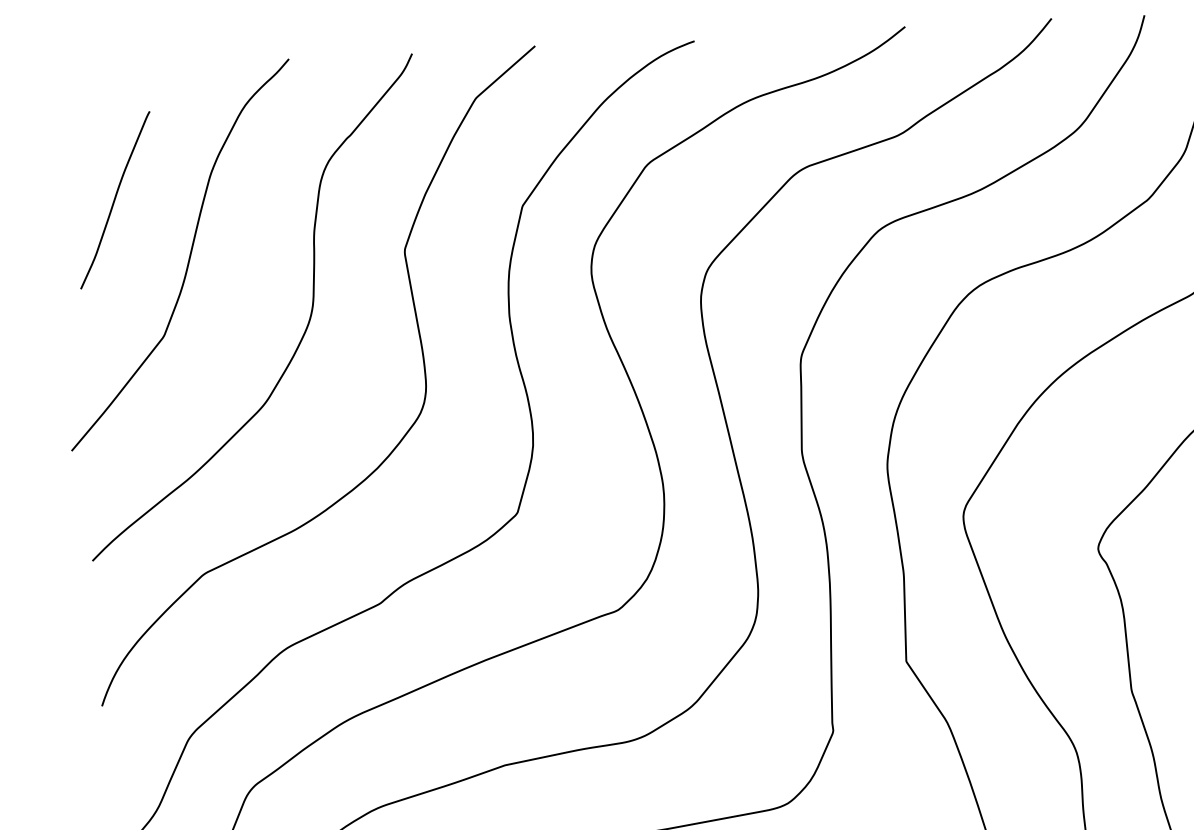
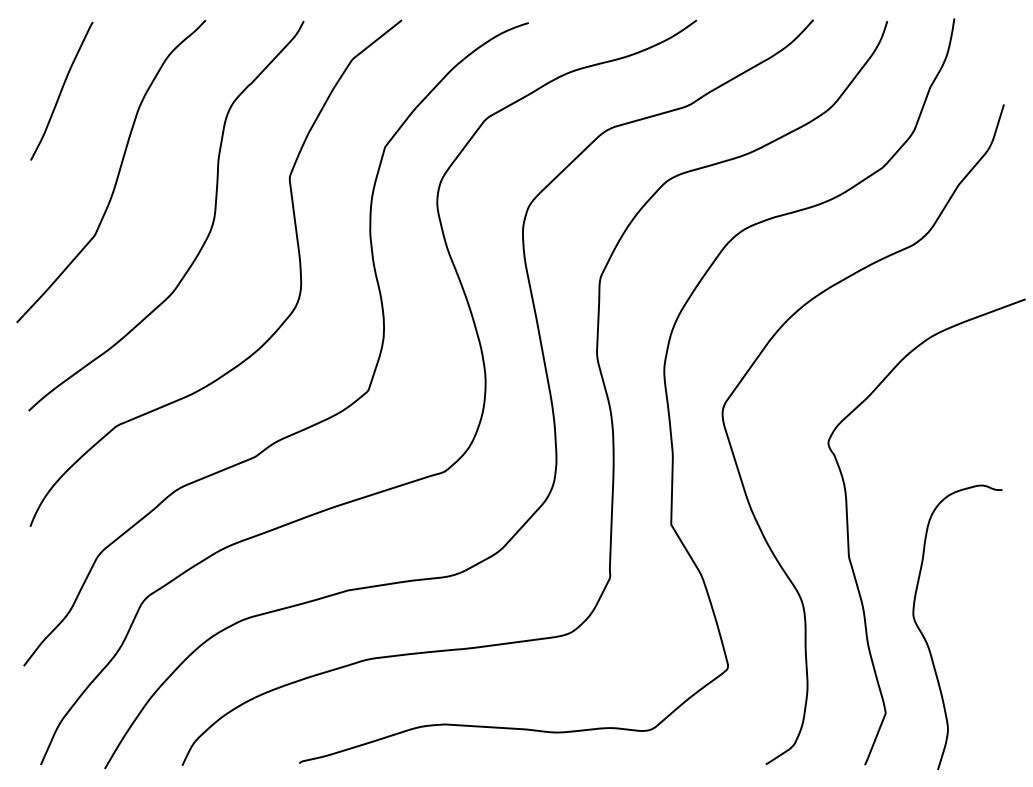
curve: (114, 199) -> (61, 90), moved

